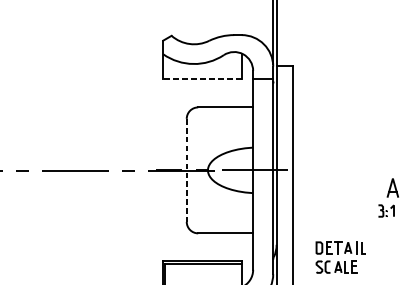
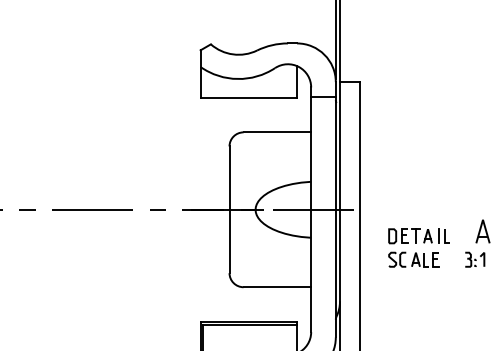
line: (202, 79) -> (248, 97), dashed -> solid
line: (186, 170) -> (229, 210), dashed -> solid
part: (340, 257) -> (418, 247), moved

